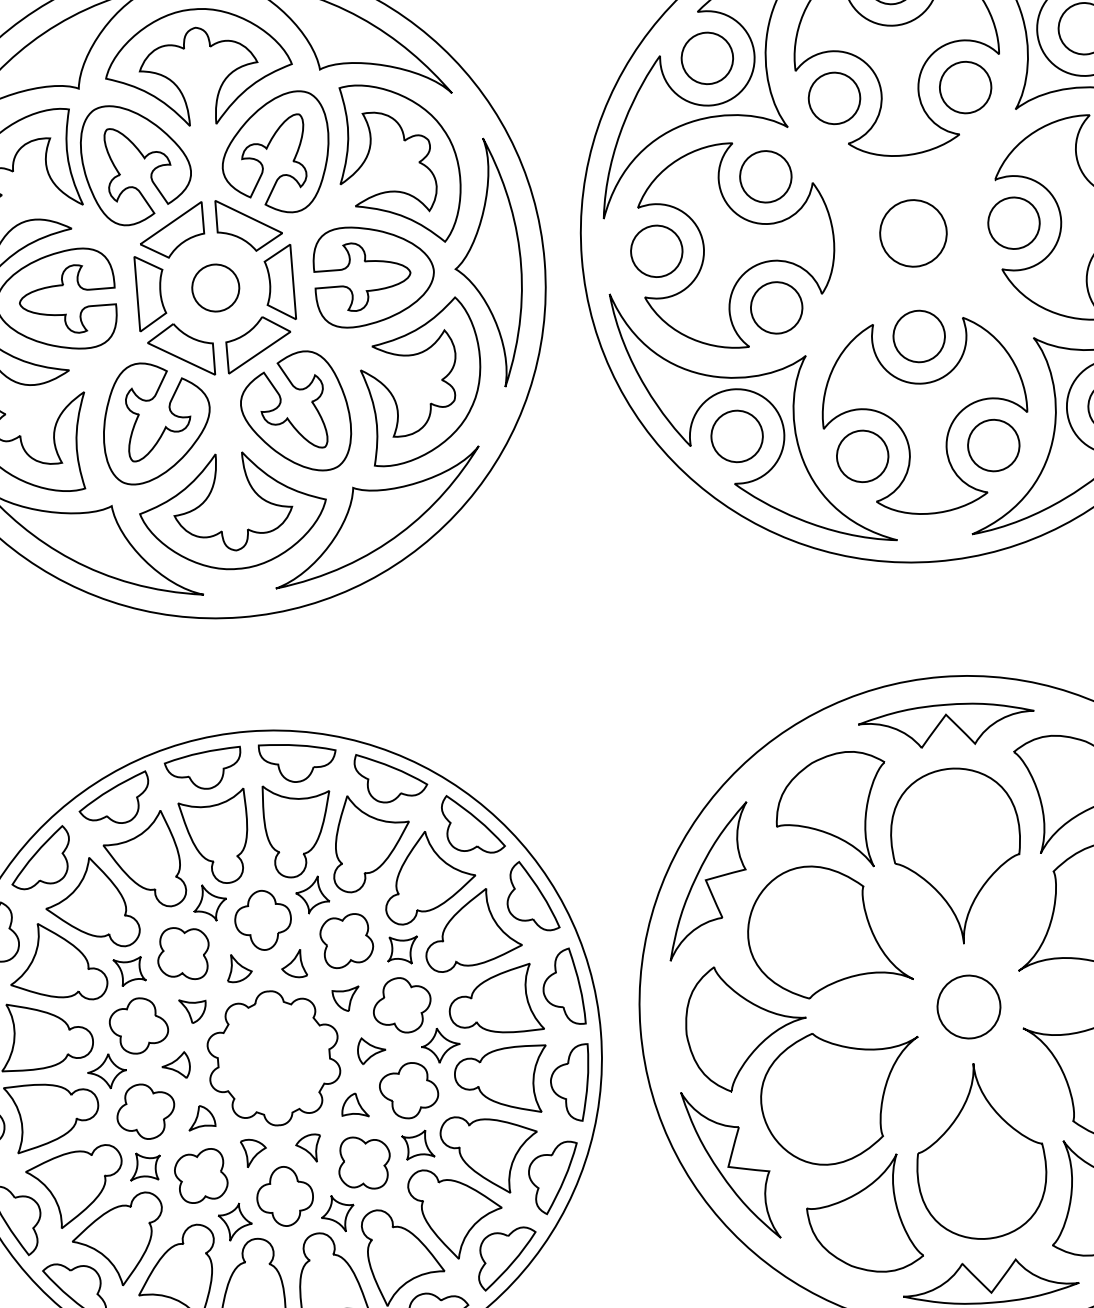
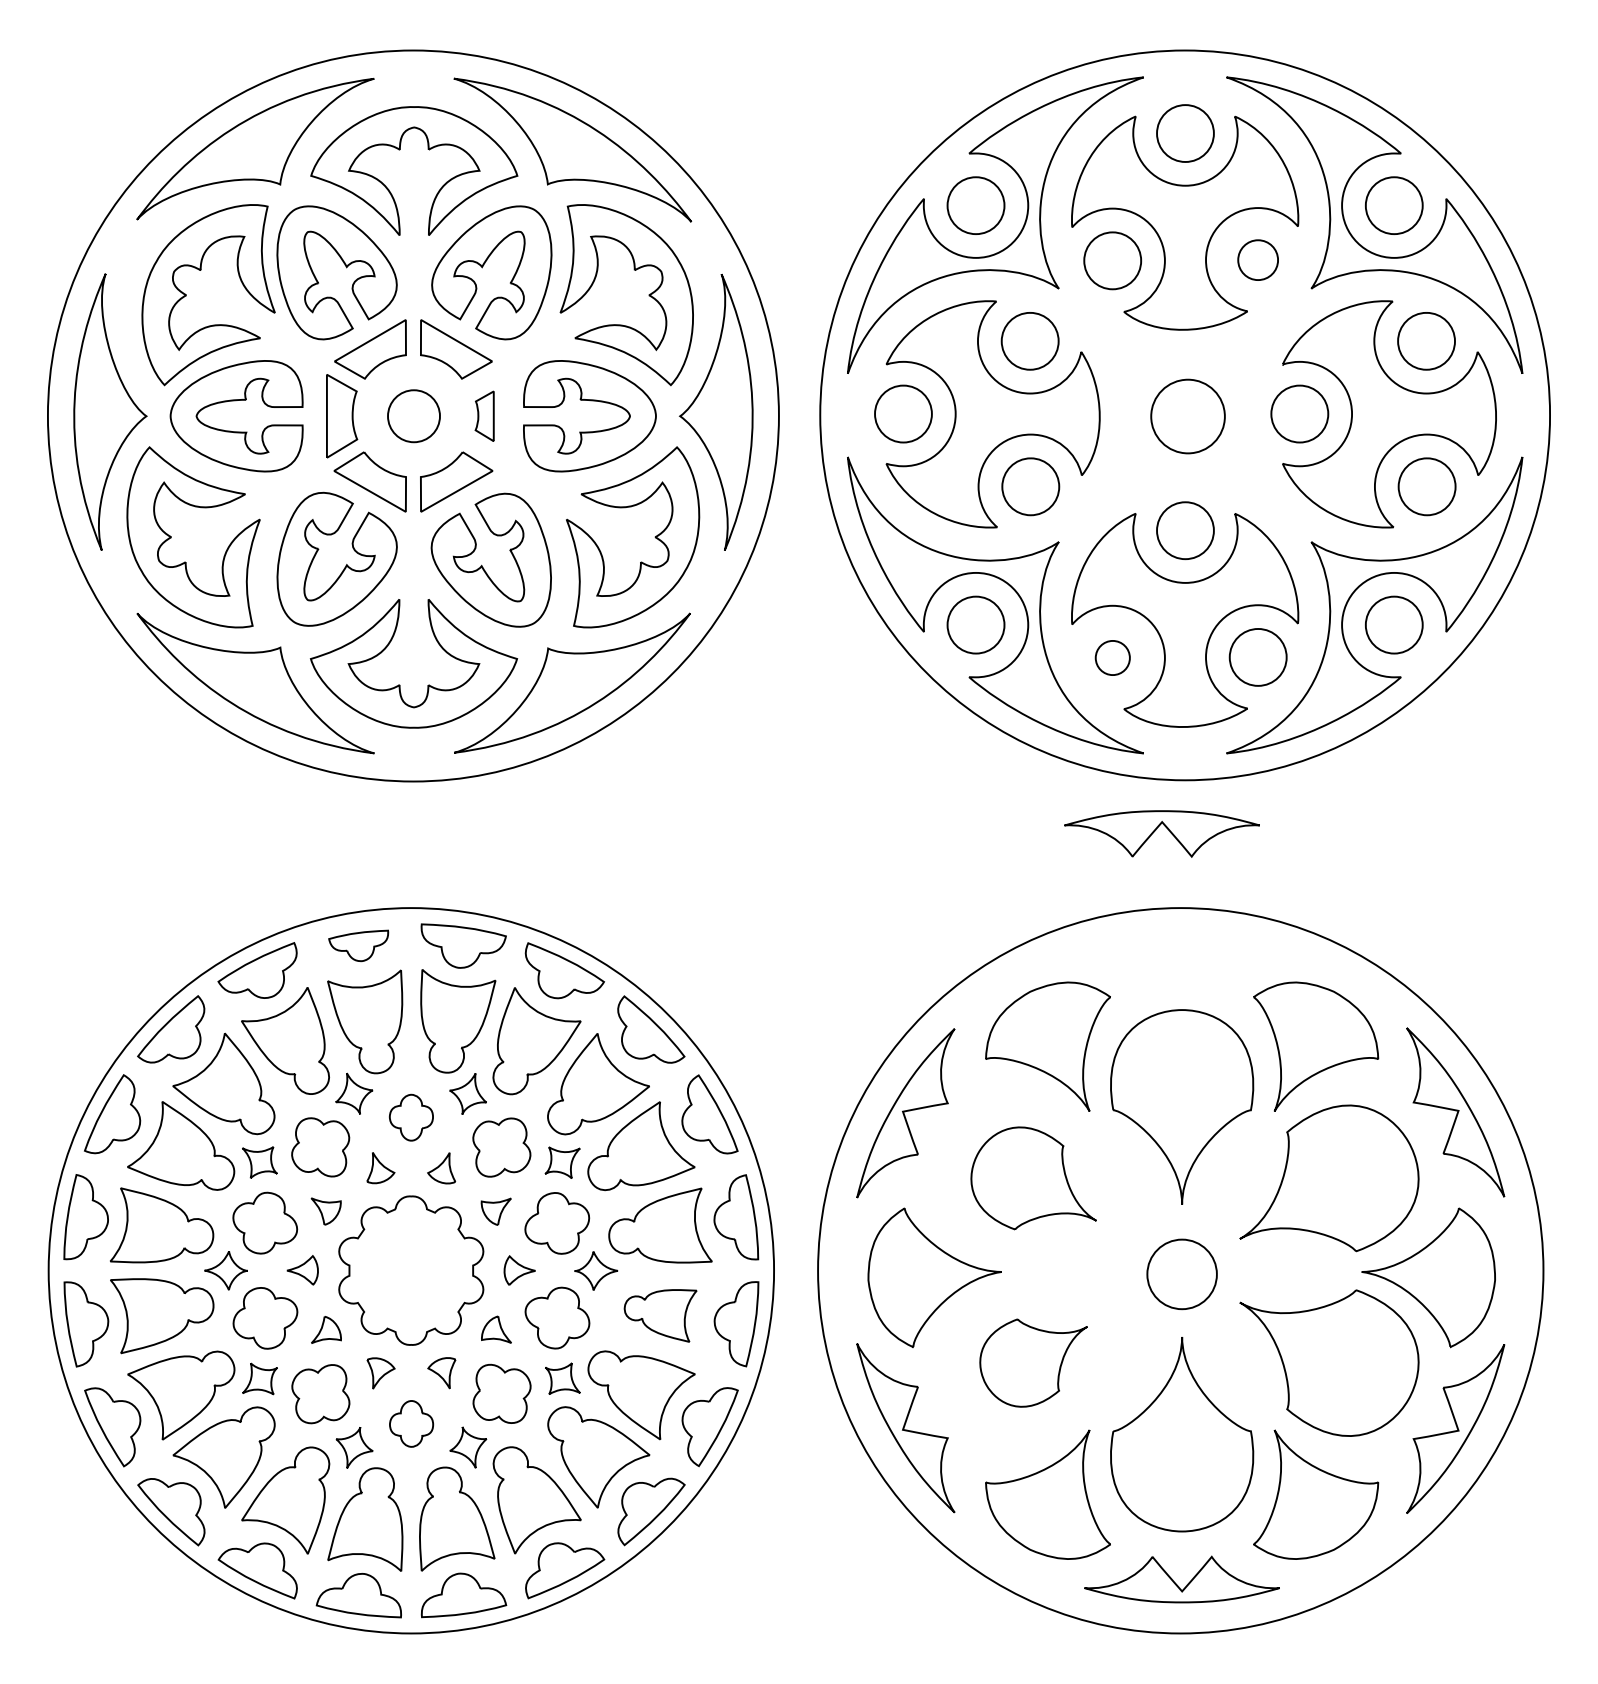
part: (964, 86) -> (1257, 259), size x0.7
part: (279, 283) -> (484, 416), size x0.6
part: (862, 455) -> (1112, 657), size x0.6
part: (946, 725) -> (1161, 833), moved
part: (203, 769) -> (358, 945), size x0.7
part: (263, 920) -> (411, 1117), size x0.7
part: (828, 931) -> (1033, 1178), size x0.7
part: (501, 1081) -> (660, 1315), size x0.7
part: (841, 1096) -> (1033, 1362), size x0.6
part: (284, 1196) -> (411, 1423), size x0.7

